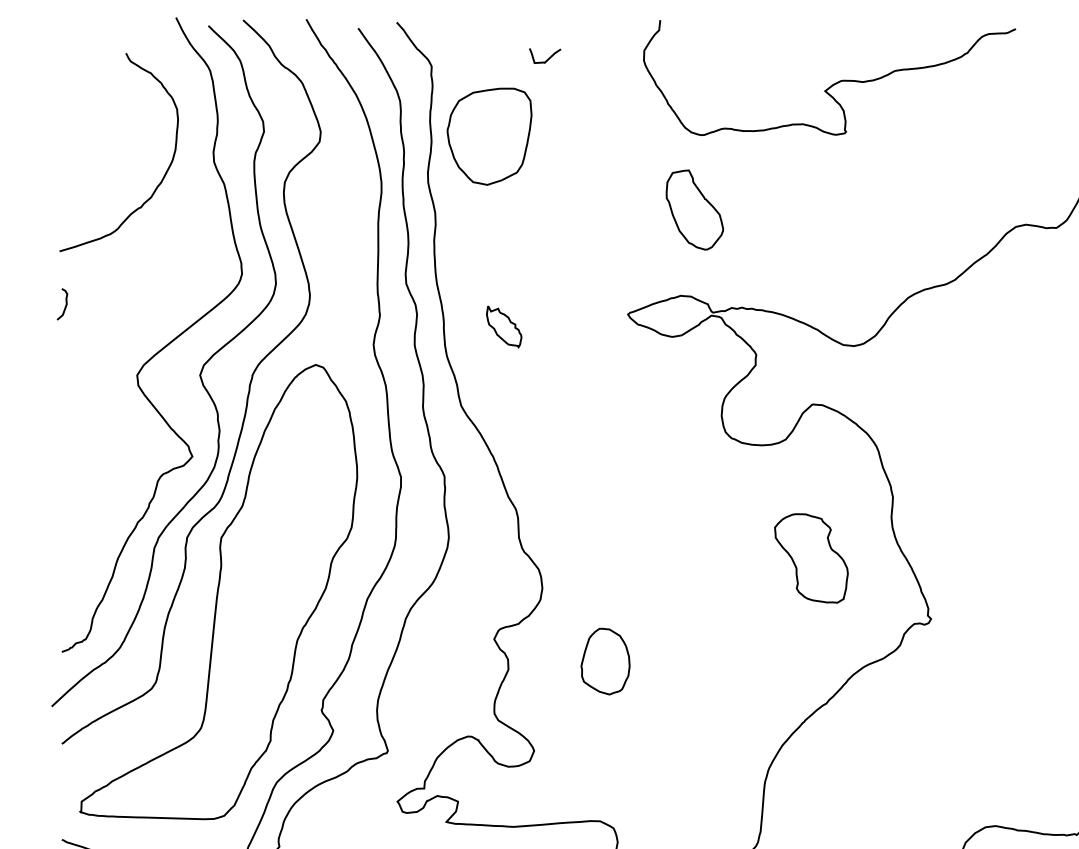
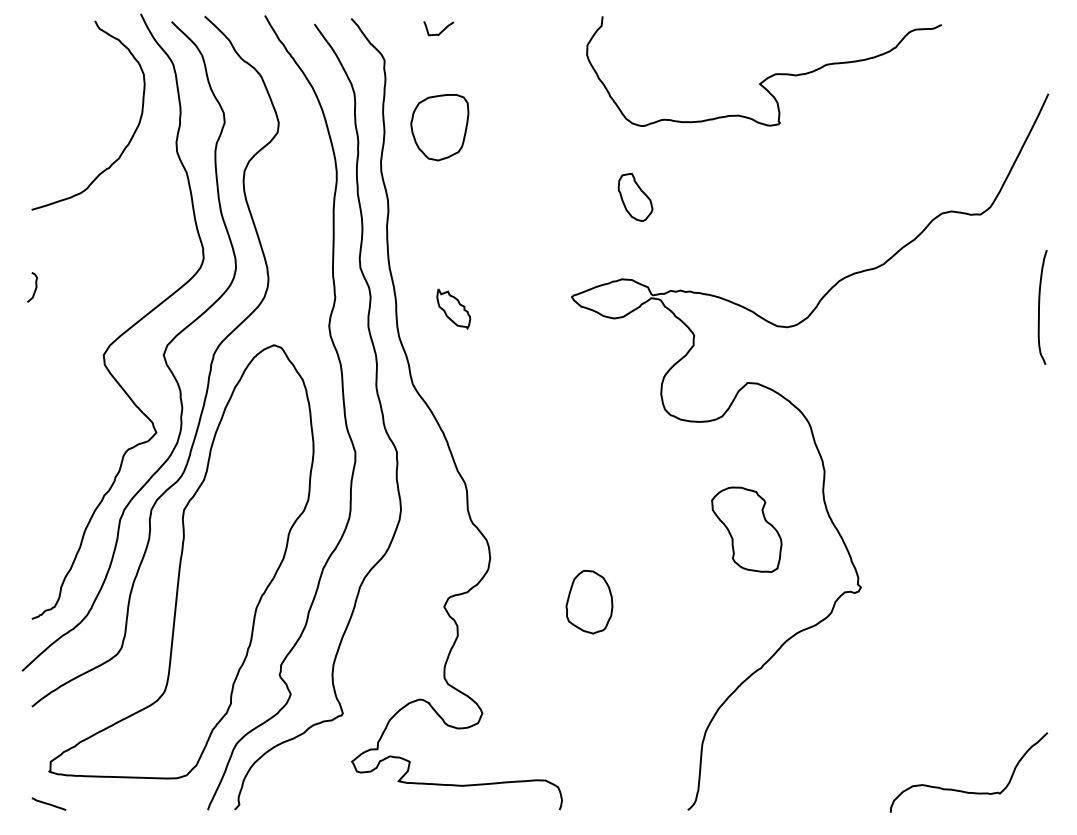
curve: (547, 58) -> (441, 30), moved
part: (489, 136) -> (439, 127), size x0.71
curve: (164, 174) -> (131, 136), moved
part: (694, 210) -> (635, 197), size x0.62
part: (605, 661) -> (589, 602), moved

